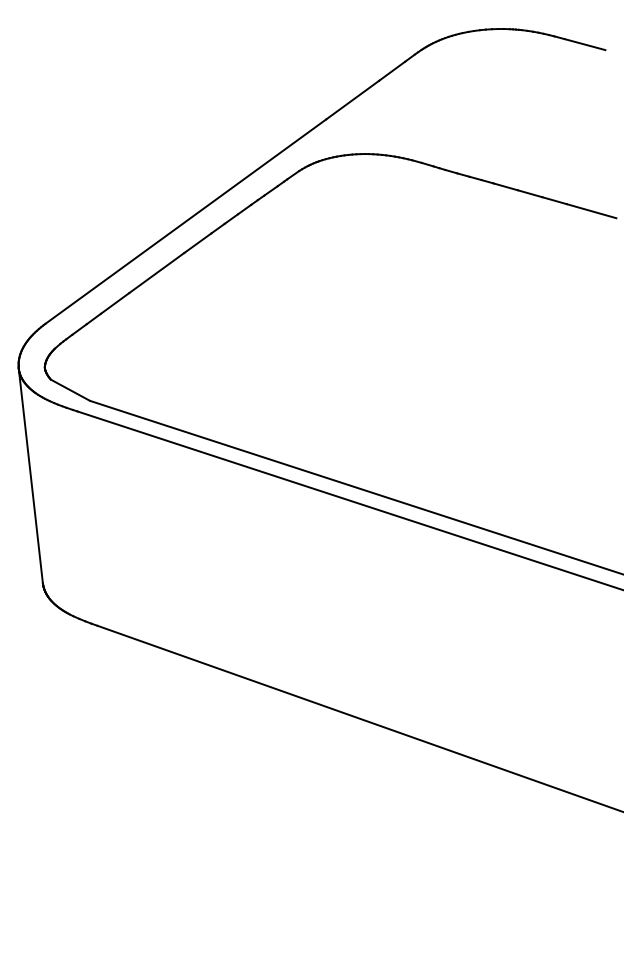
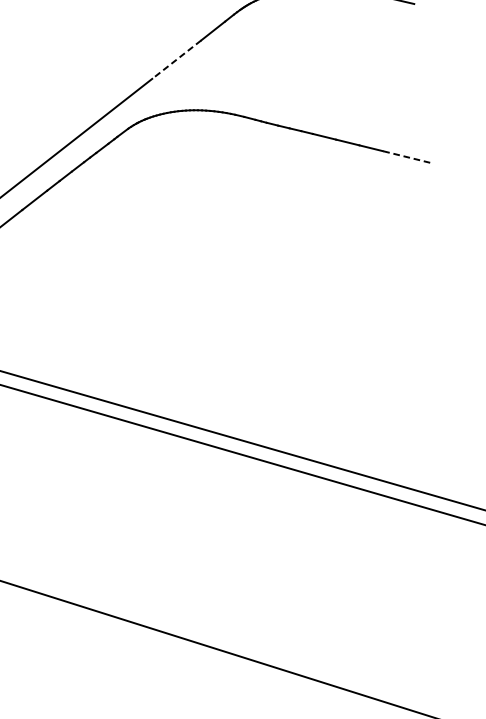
line: (352, 100) -> (176, 60), solid -> dashed
line: (591, 211) -> (406, 157), solid -> dashed

